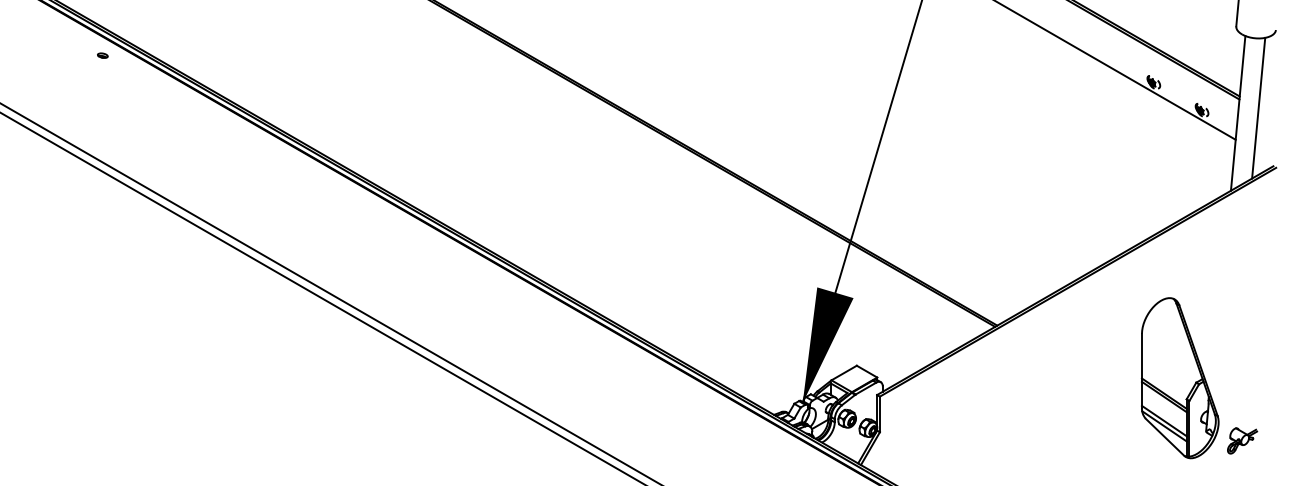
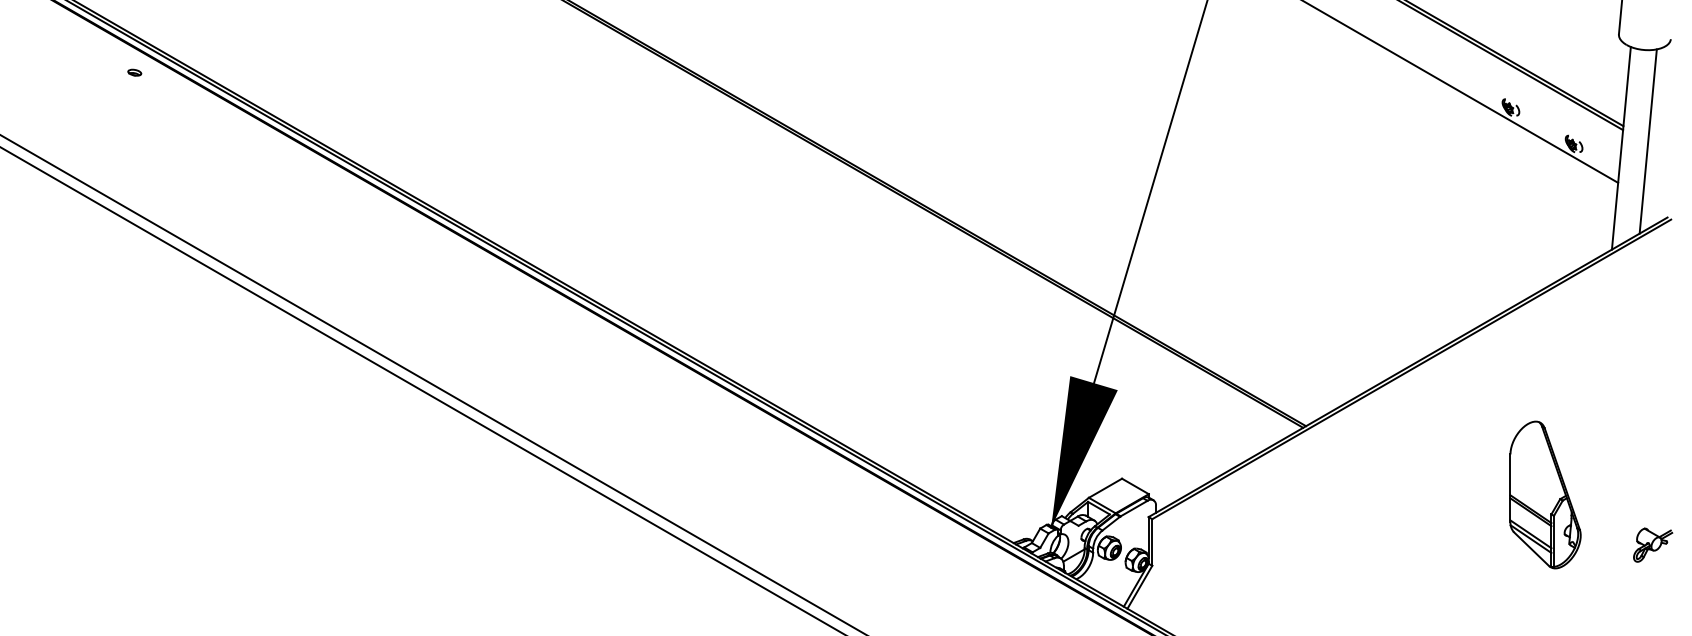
part: (1180, 377) -> (1545, 494), size x0.7
part: (1242, 440) -> (1653, 544), moved

